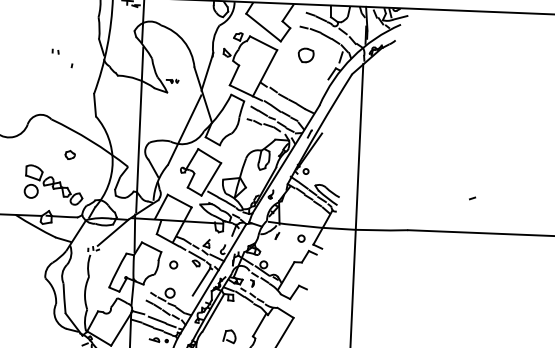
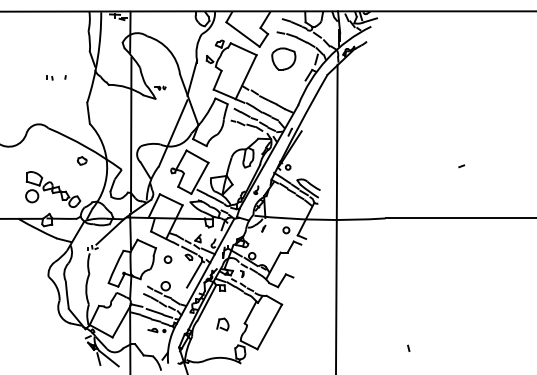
part: (55, 51) -> (49, 77), moved
part: (305, 54) -> (283, 58), size x1.67
part: (70, 154) -> (82, 160), moved
line: (472, 198) -> (461, 166), moved

